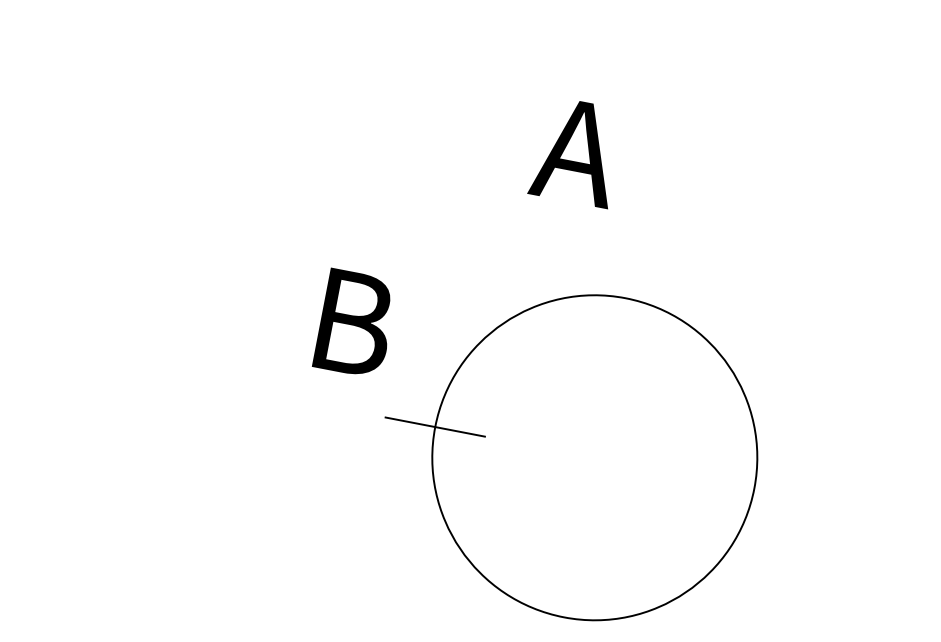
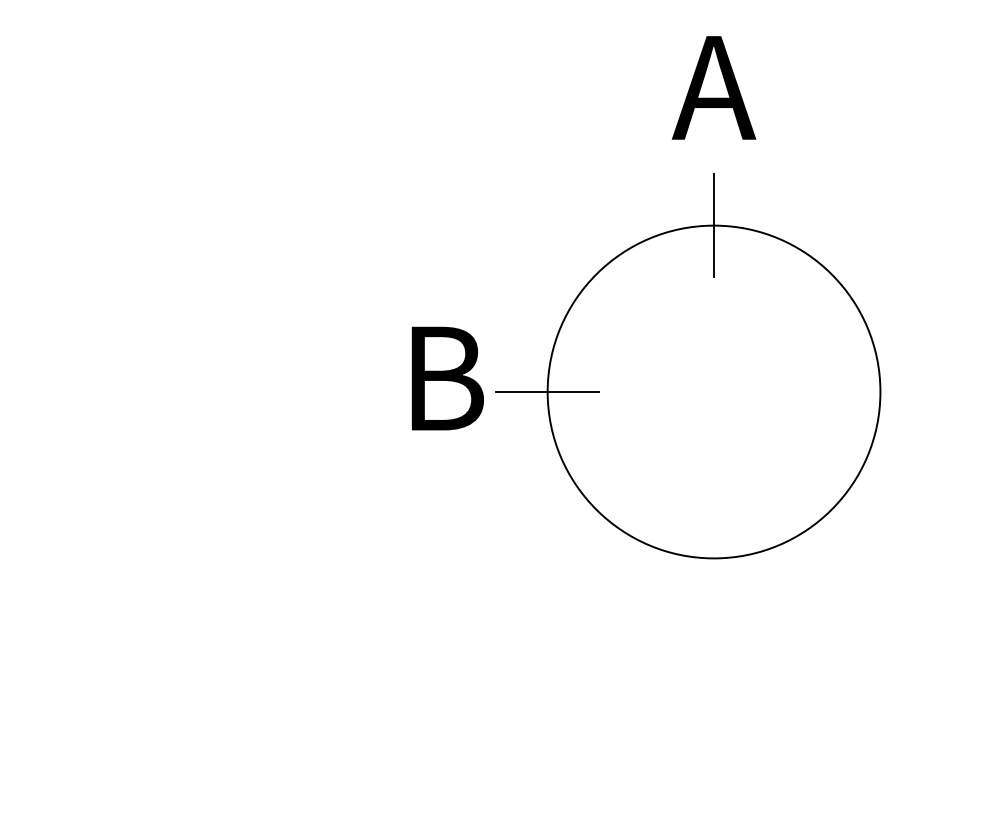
text: (576, 151) -> (713, 87), moved
line: (625, 298) -> (714, 225), added
text: (355, 323) -> (447, 378), moved

